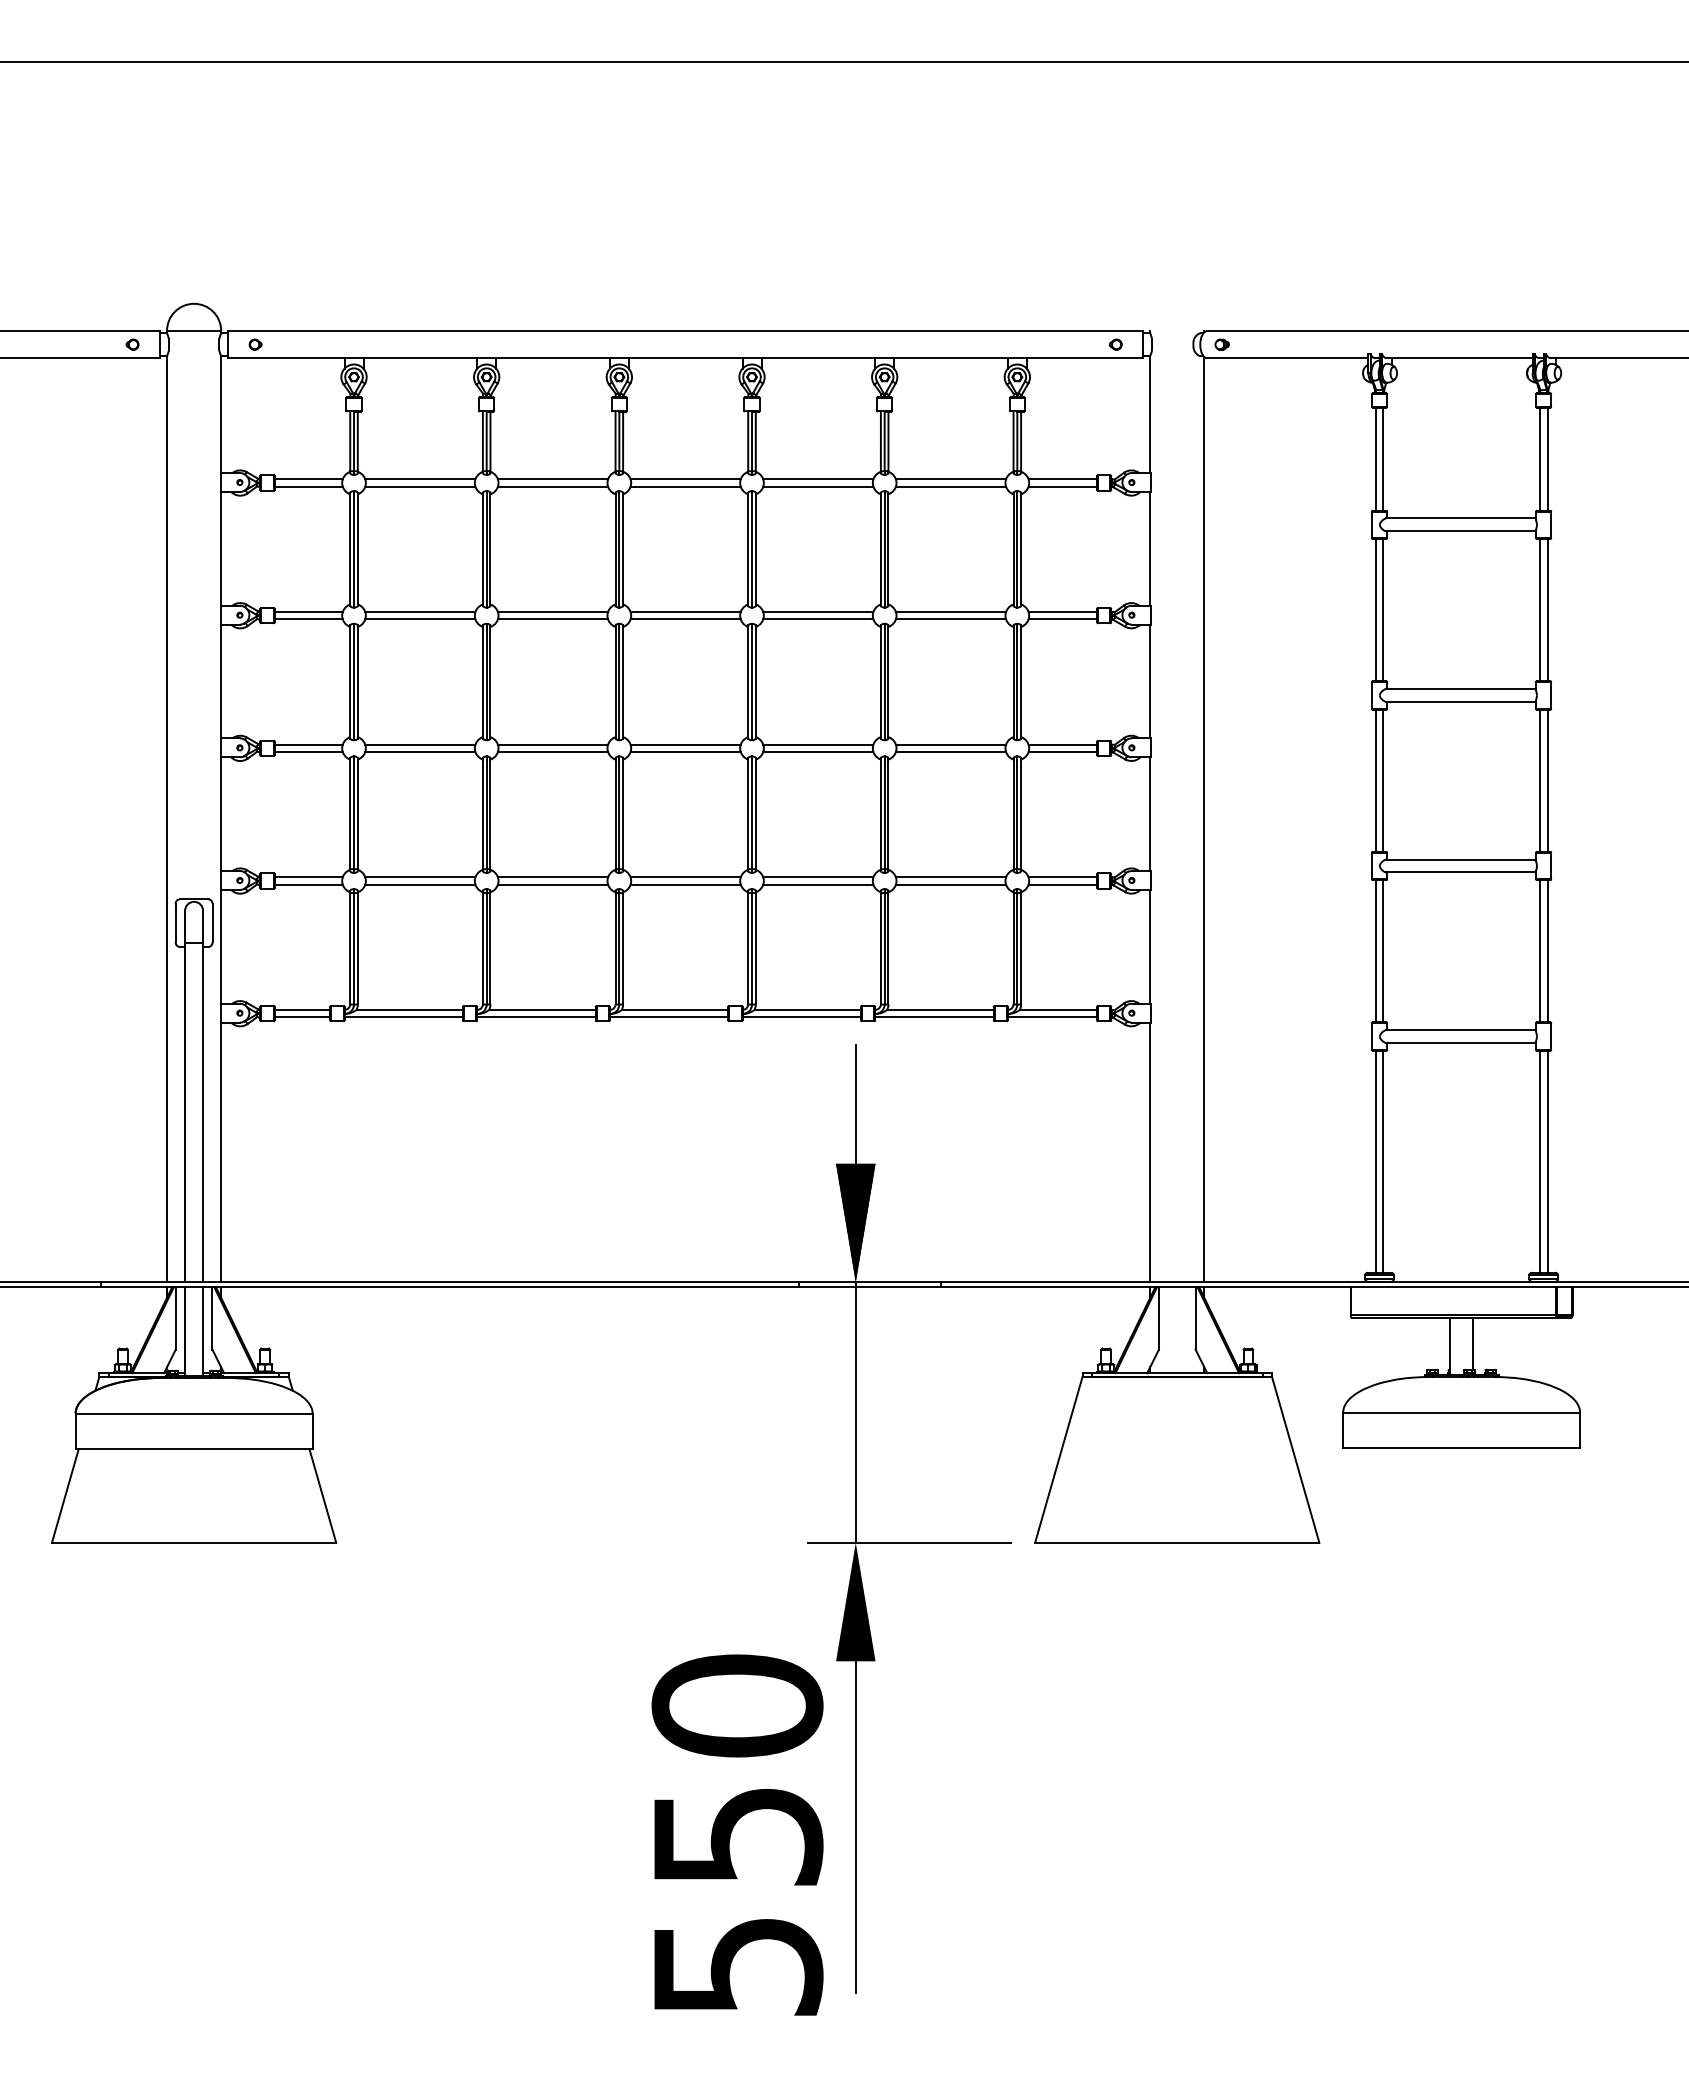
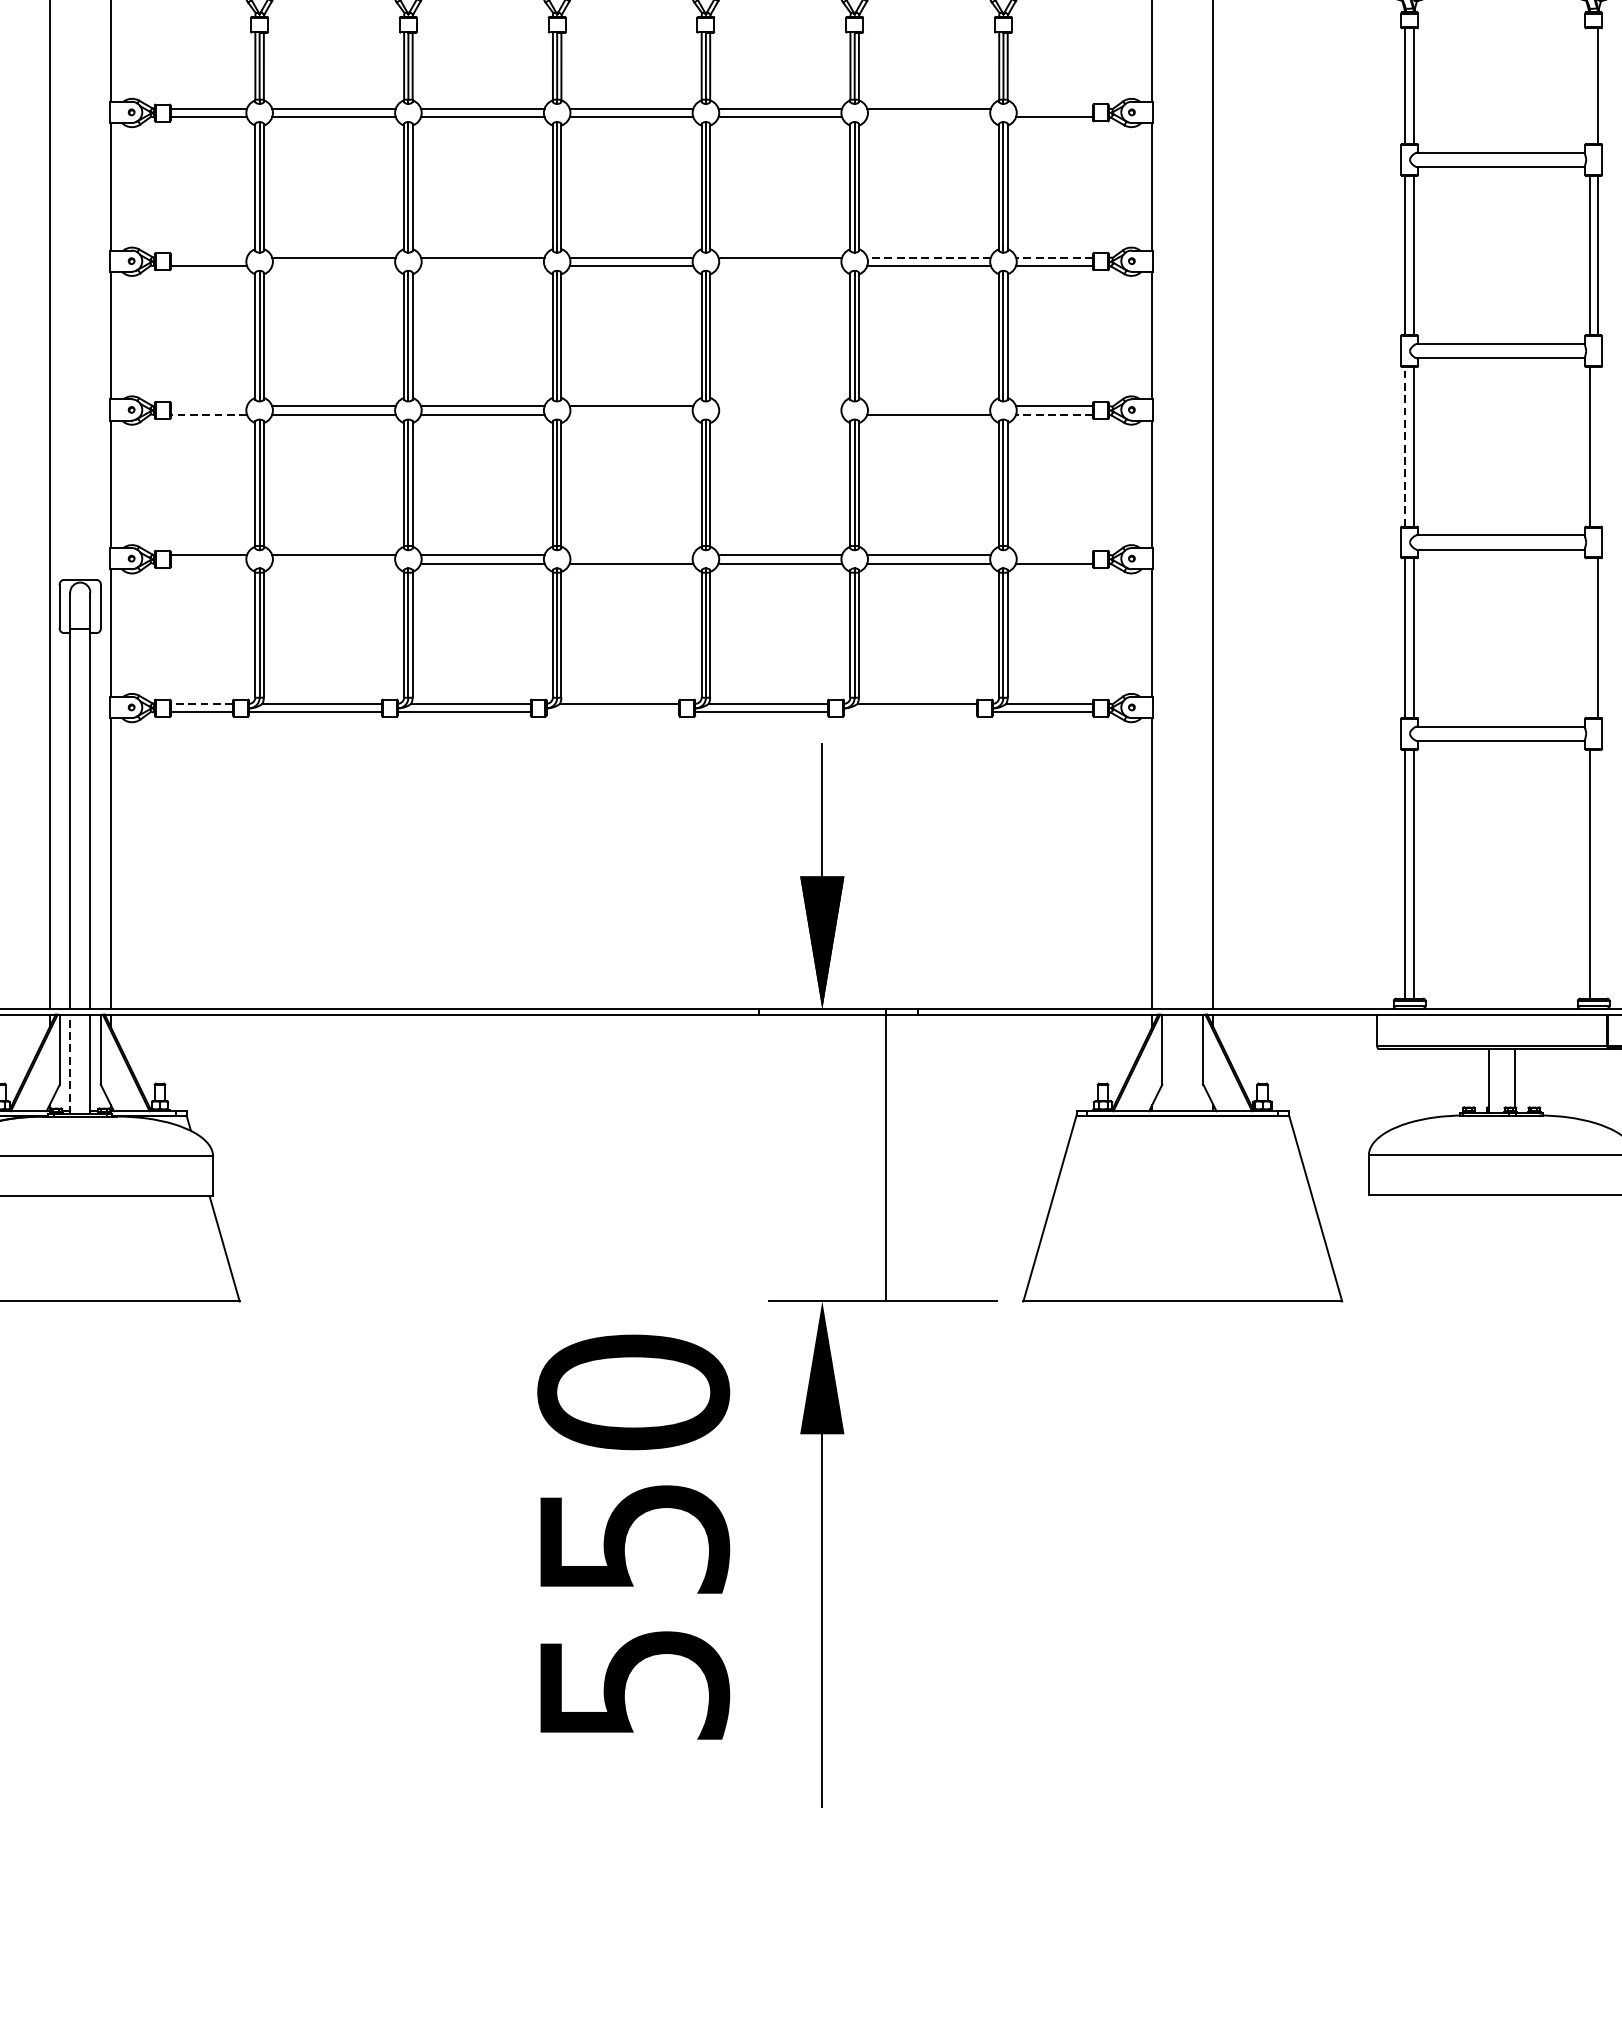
line: (1539, 458) -> (1589, 85), removed
line: (1062, 479) -> (1054, 109), removed
line: (950, 486) -> (928, 116), removed
line: (308, 611) -> (208, 257), removed
line: (950, 611) -> (928, 257), solid -> dashed
line: (1062, 611) -> (1054, 257), solid -> dashed
line: (420, 619) -> (334, 266), removed
line: (552, 619) -> (482, 266), removed
line: (818, 619) -> (780, 266), removed
line: (308, 744) -> (208, 406), removed
line: (818, 744) -> (780, 406), removed
line: (950, 744) -> (928, 406), removed
line: (308, 752) -> (208, 415), solid -> dashed
line: (685, 752) -> (631, 415), removed
line: (818, 752) -> (780, 415), removed
line: (1062, 752) -> (1054, 415), solid -> dashed
line: (1375, 780) -> (1405, 446), solid -> dashed
line: (1547, 780) -> (1597, 446), removed
line: (685, 877) -> (631, 555), removed
line: (1062, 877) -> (1054, 555), removed
line: (308, 884) -> (208, 563), removed
line: (420, 884) -> (334, 563), removed
line: (1539, 951) -> (1589, 638), removed
line: (302, 1009) -> (201, 703), solid -> dashed
line: (668, 1017) -> (612, 712), removed
line: (934, 1017) -> (910, 712), removed
line: (1547, 1161) -> (1597, 873), removed
line: (185, 1330) -> (70, 1063), solid -> dashed
line: (855, 1412) -> (885, 1155), moved
text: (737, 1834) -> (633, 1536), moved

